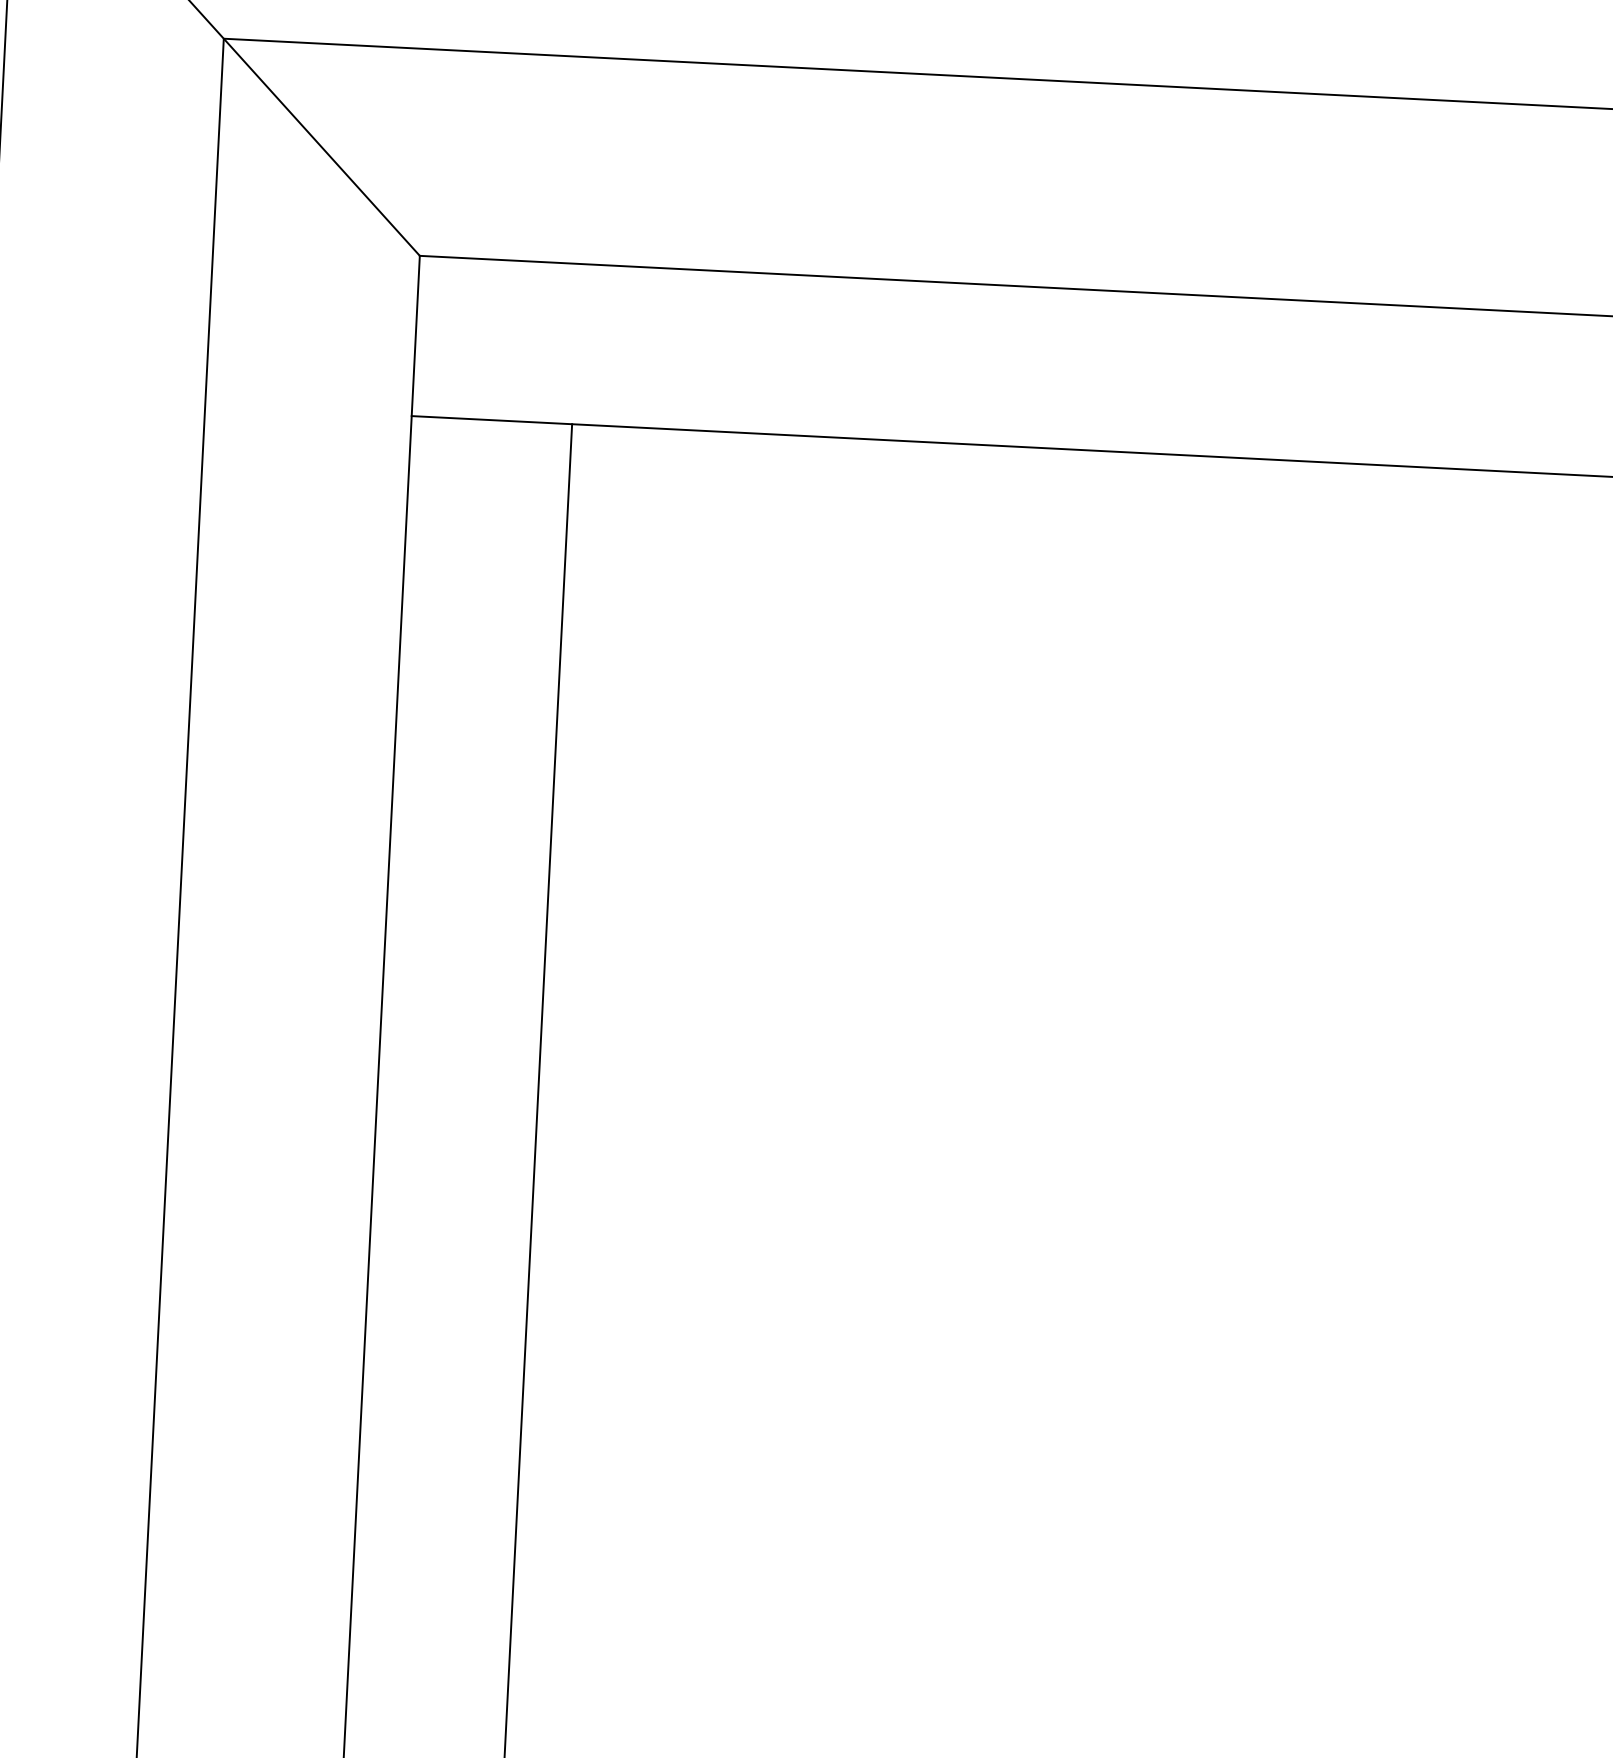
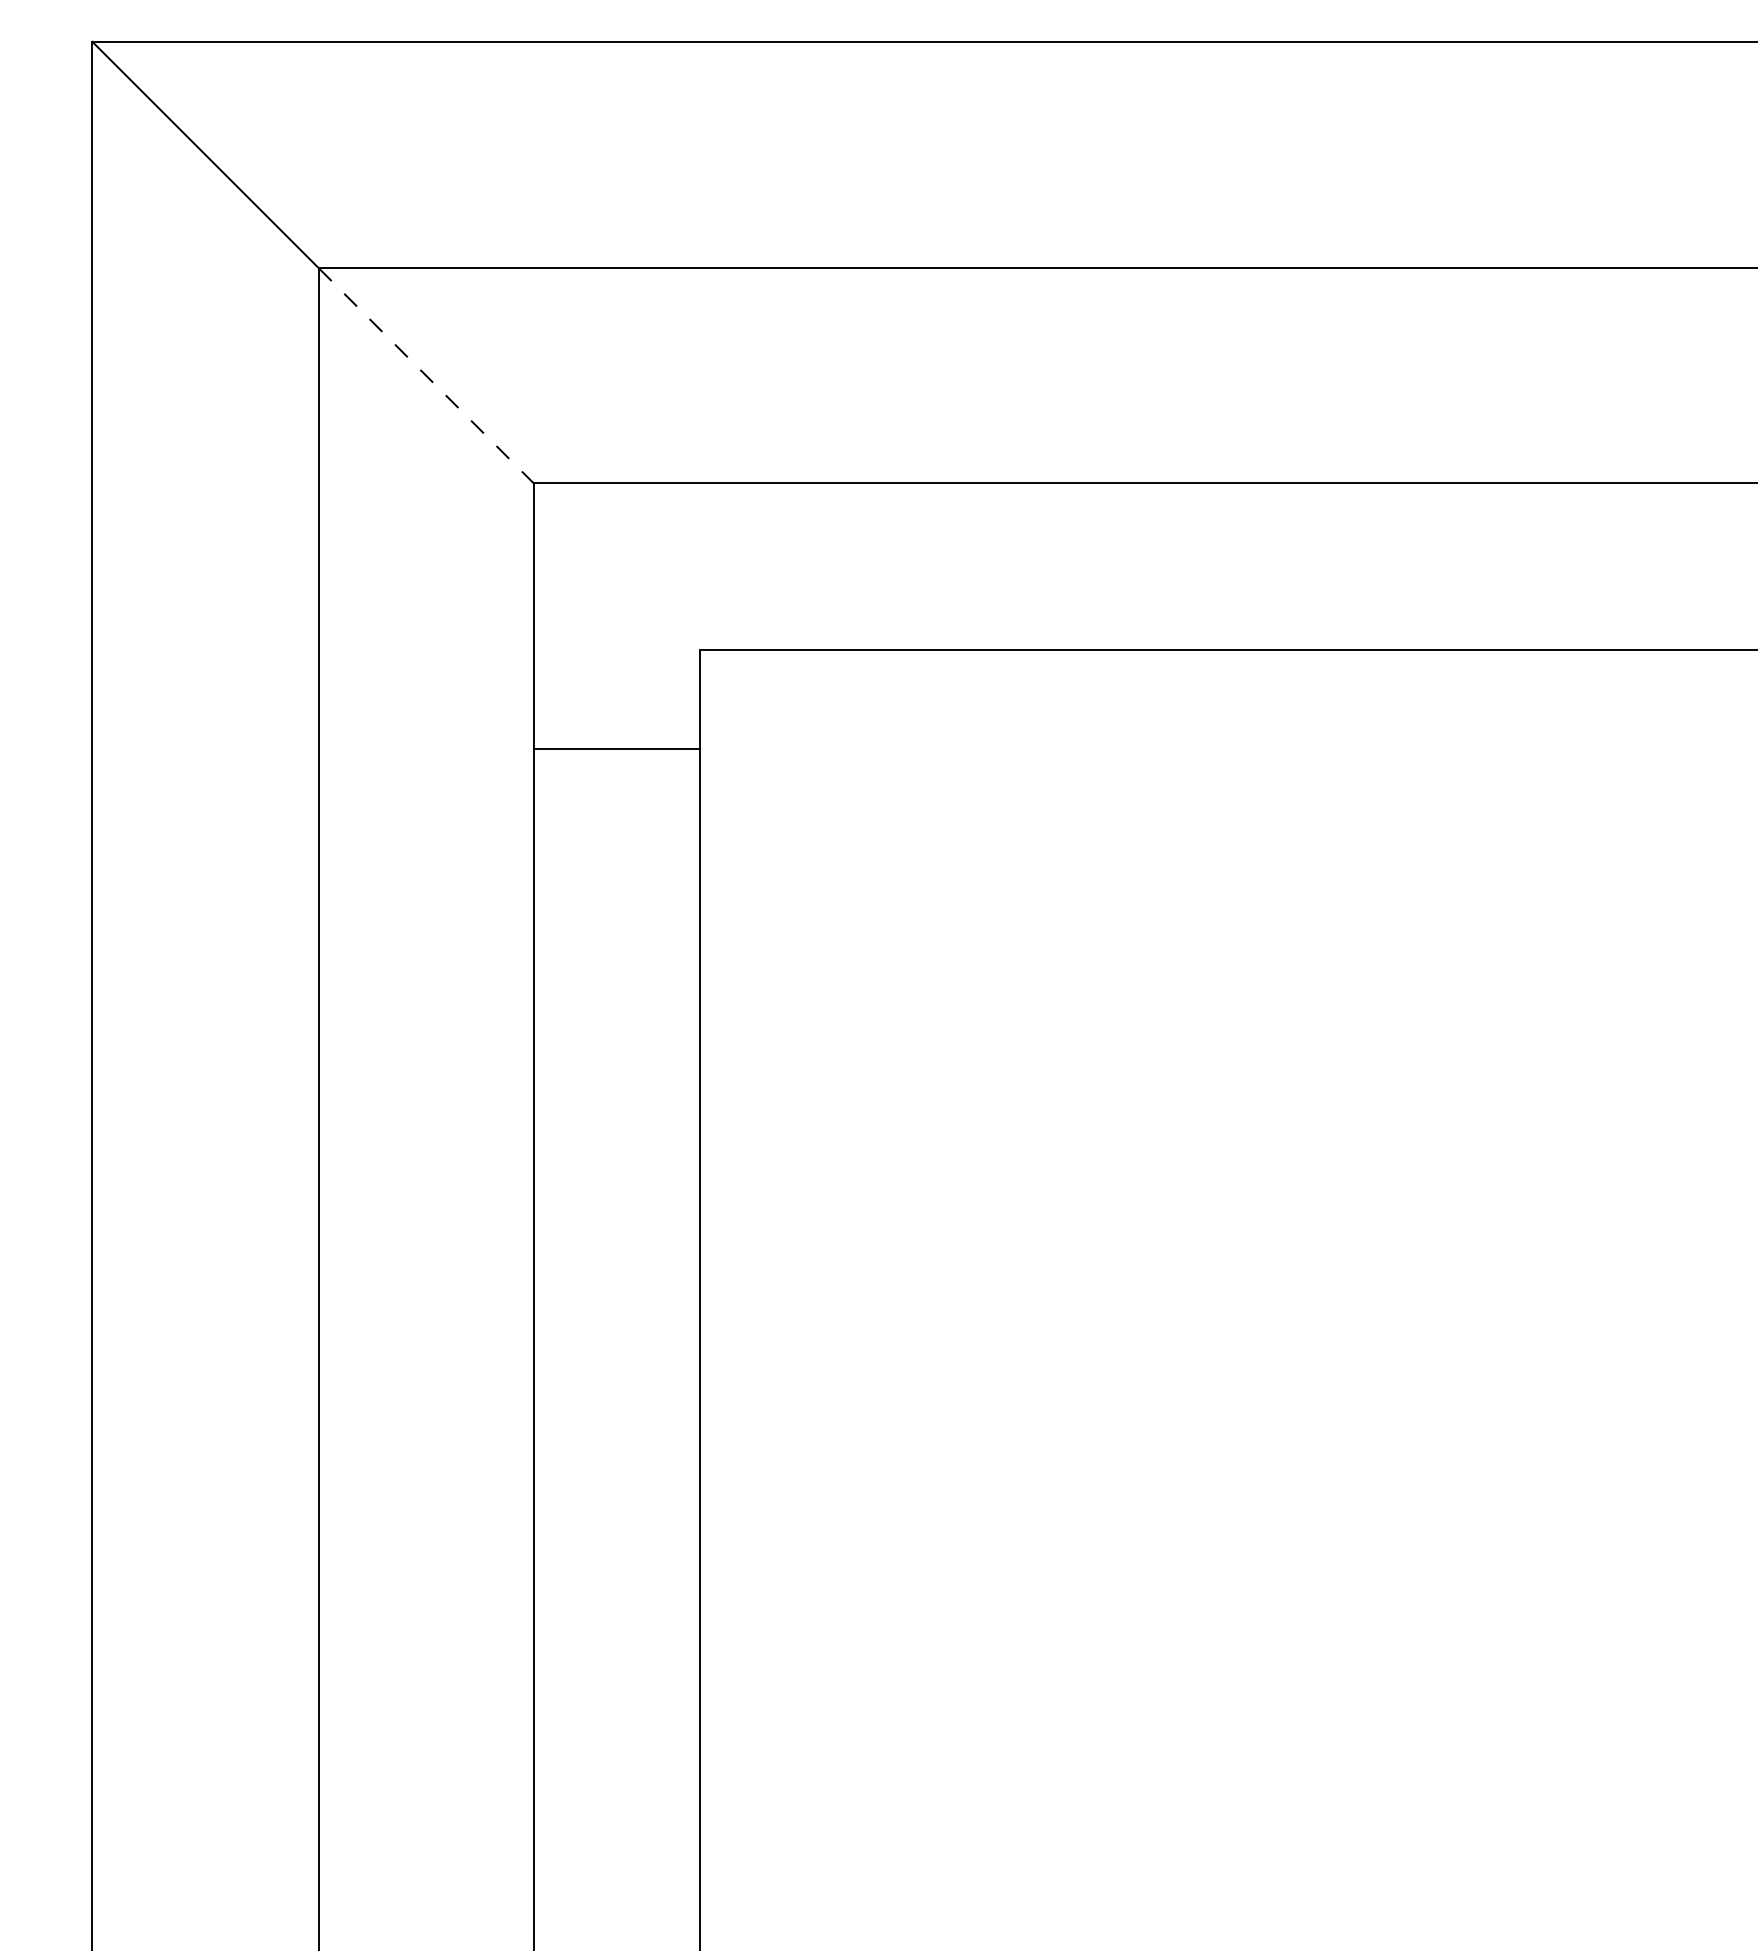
line: (322, 147) -> (426, 375), solid -> dashed
line: (491, 419) -> (616, 748), moved

